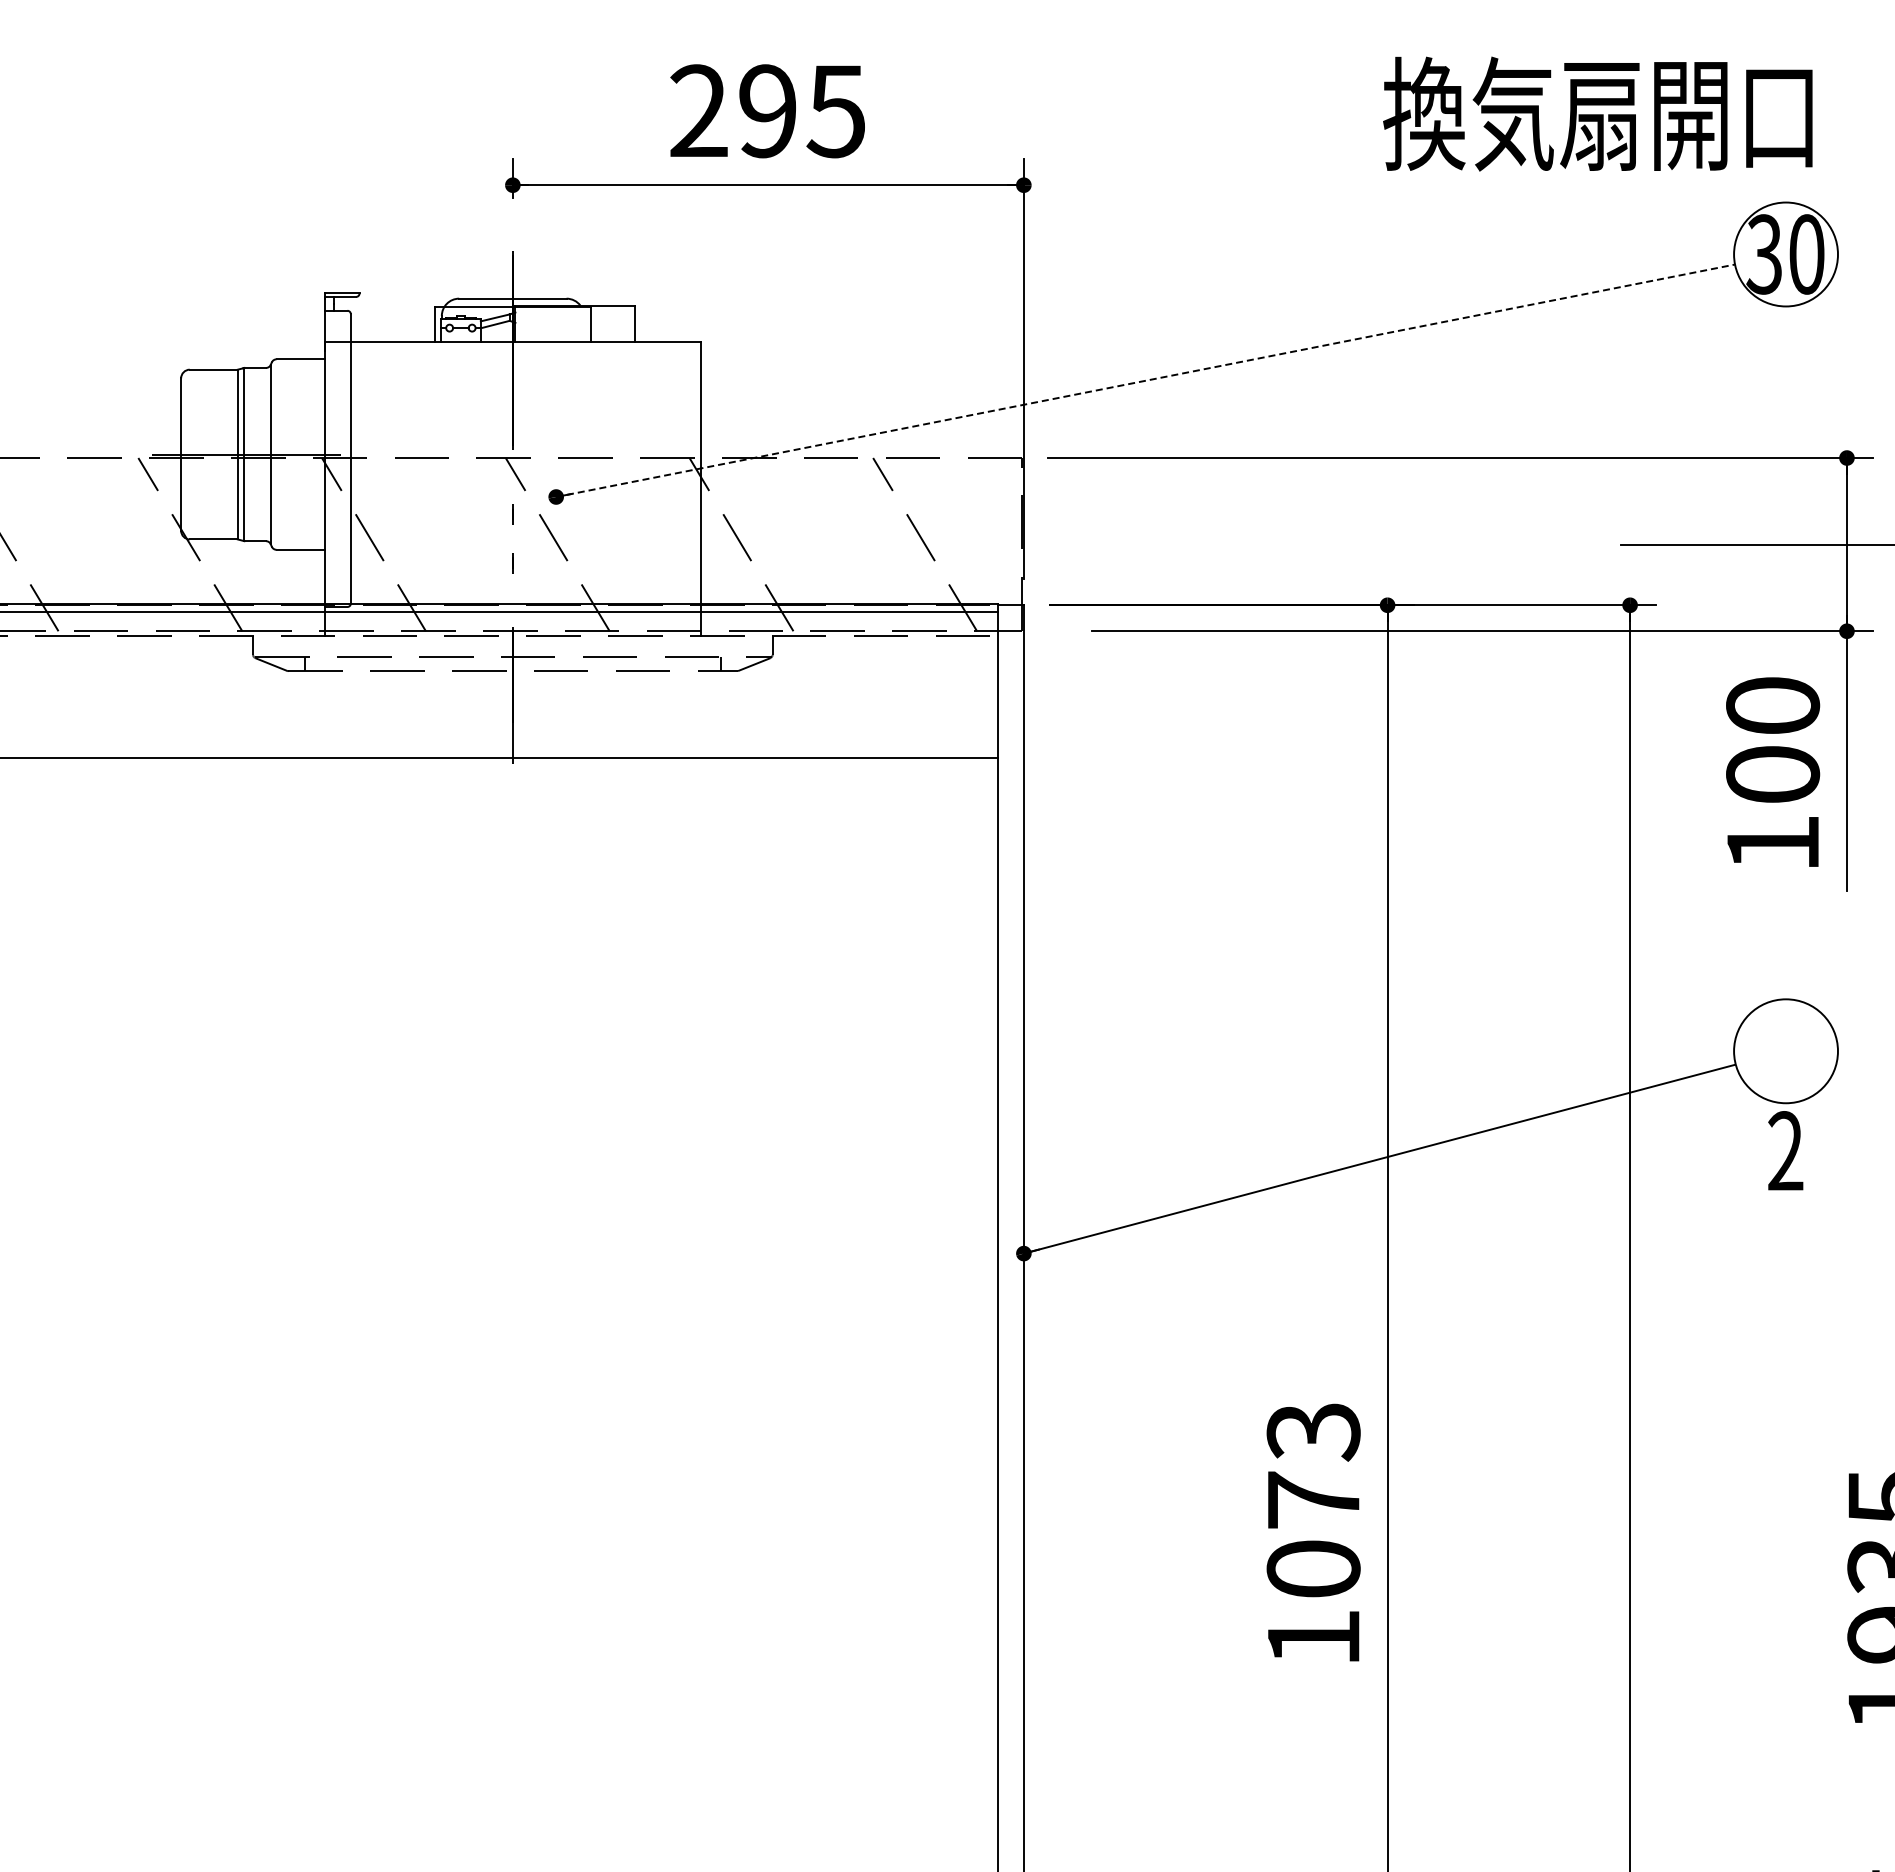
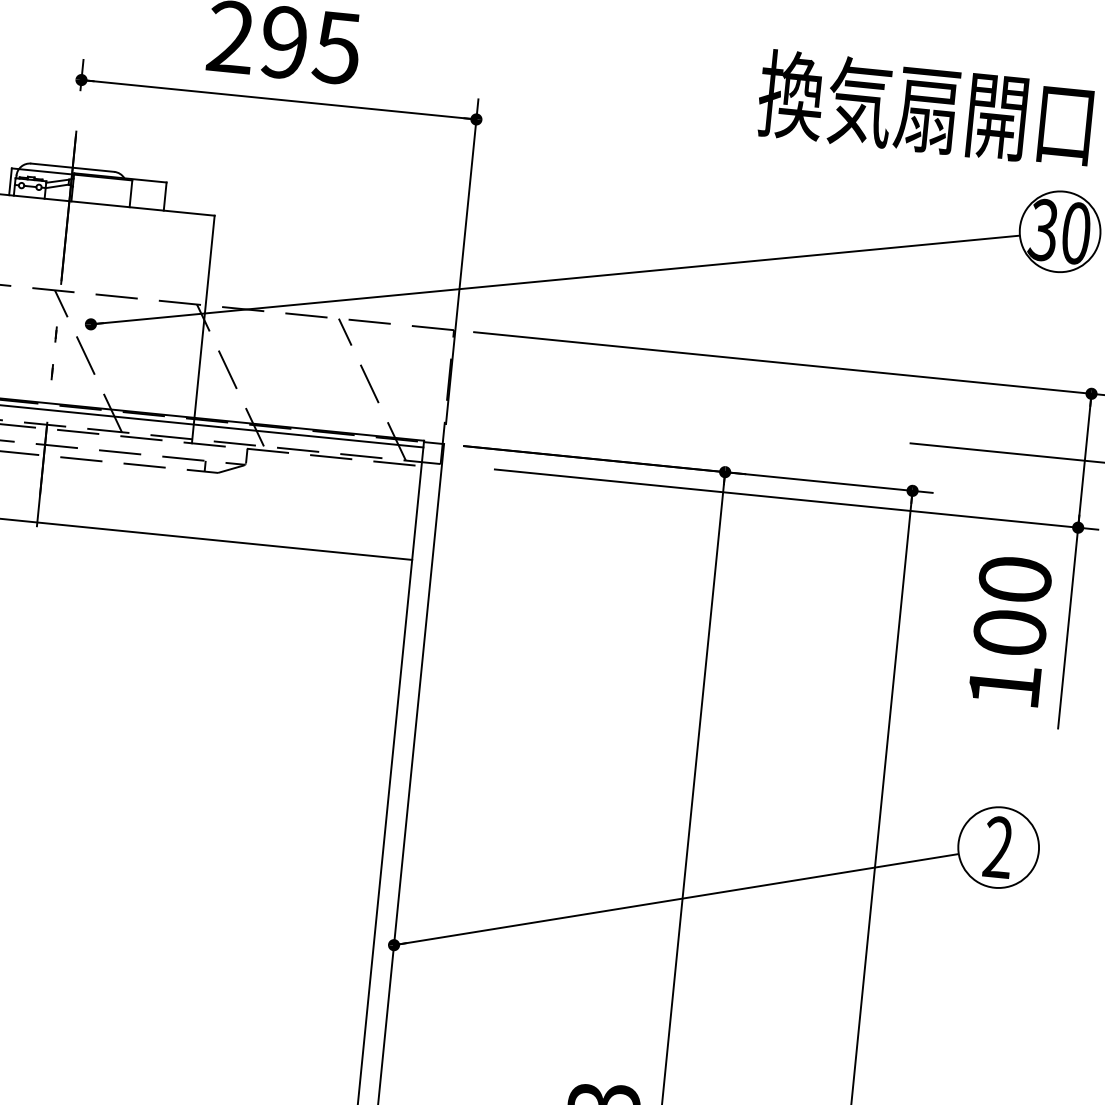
line: (1145, 380) -> (555, 279), dashed -> solid
text: (1785, 1150) -> (998, 846), moved

